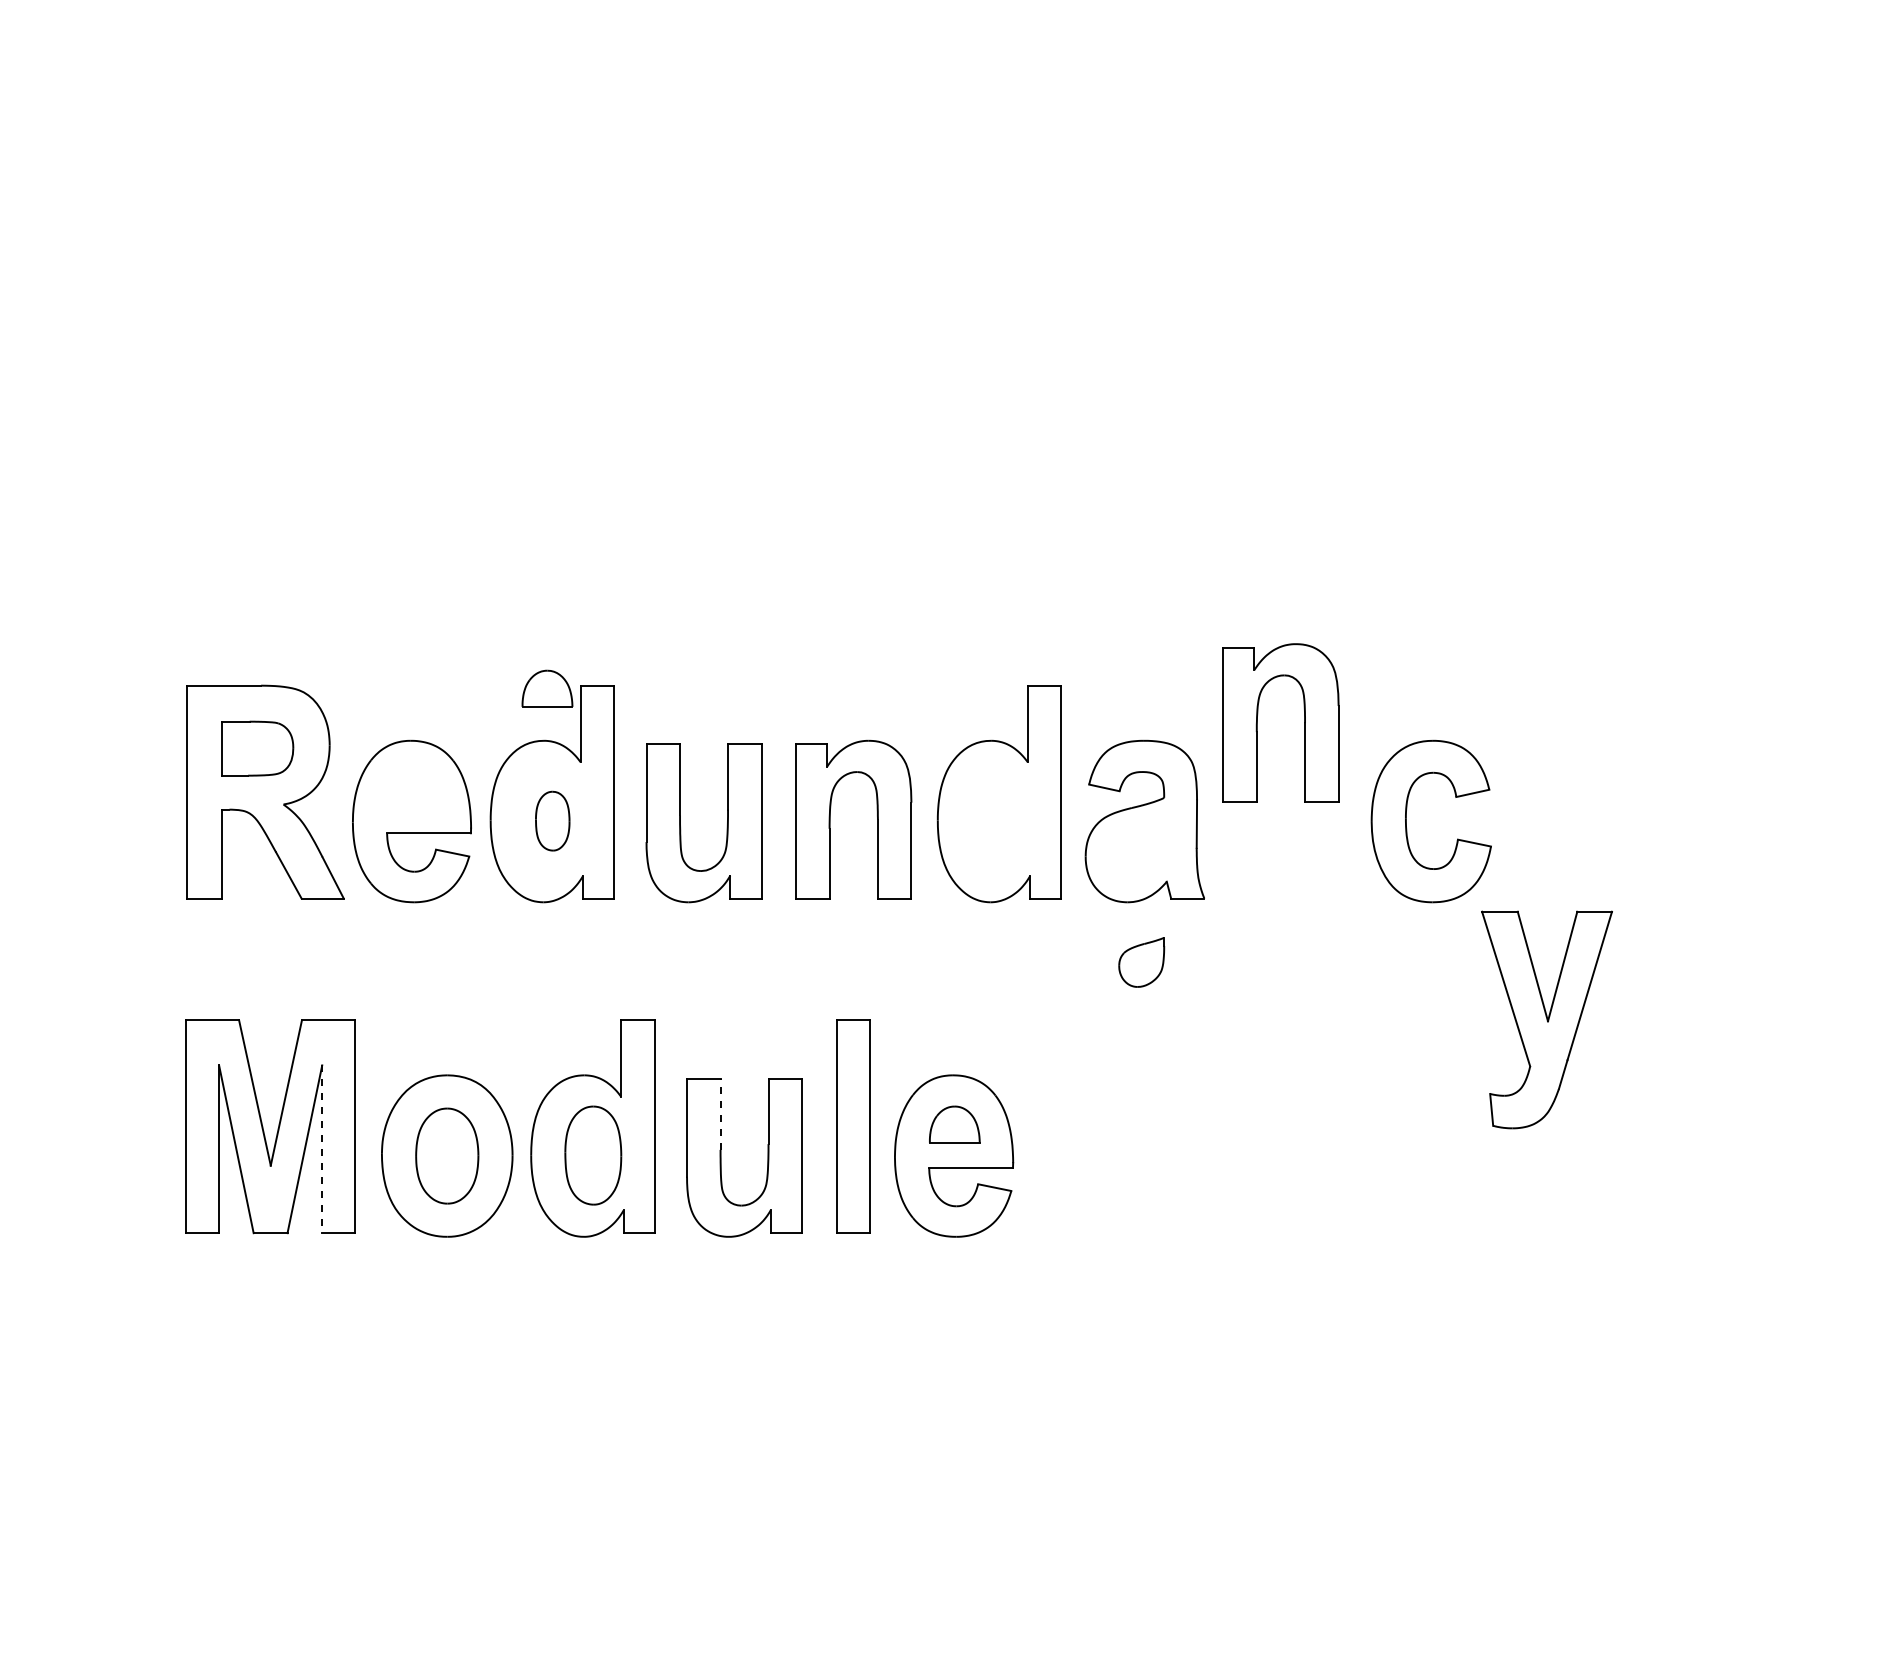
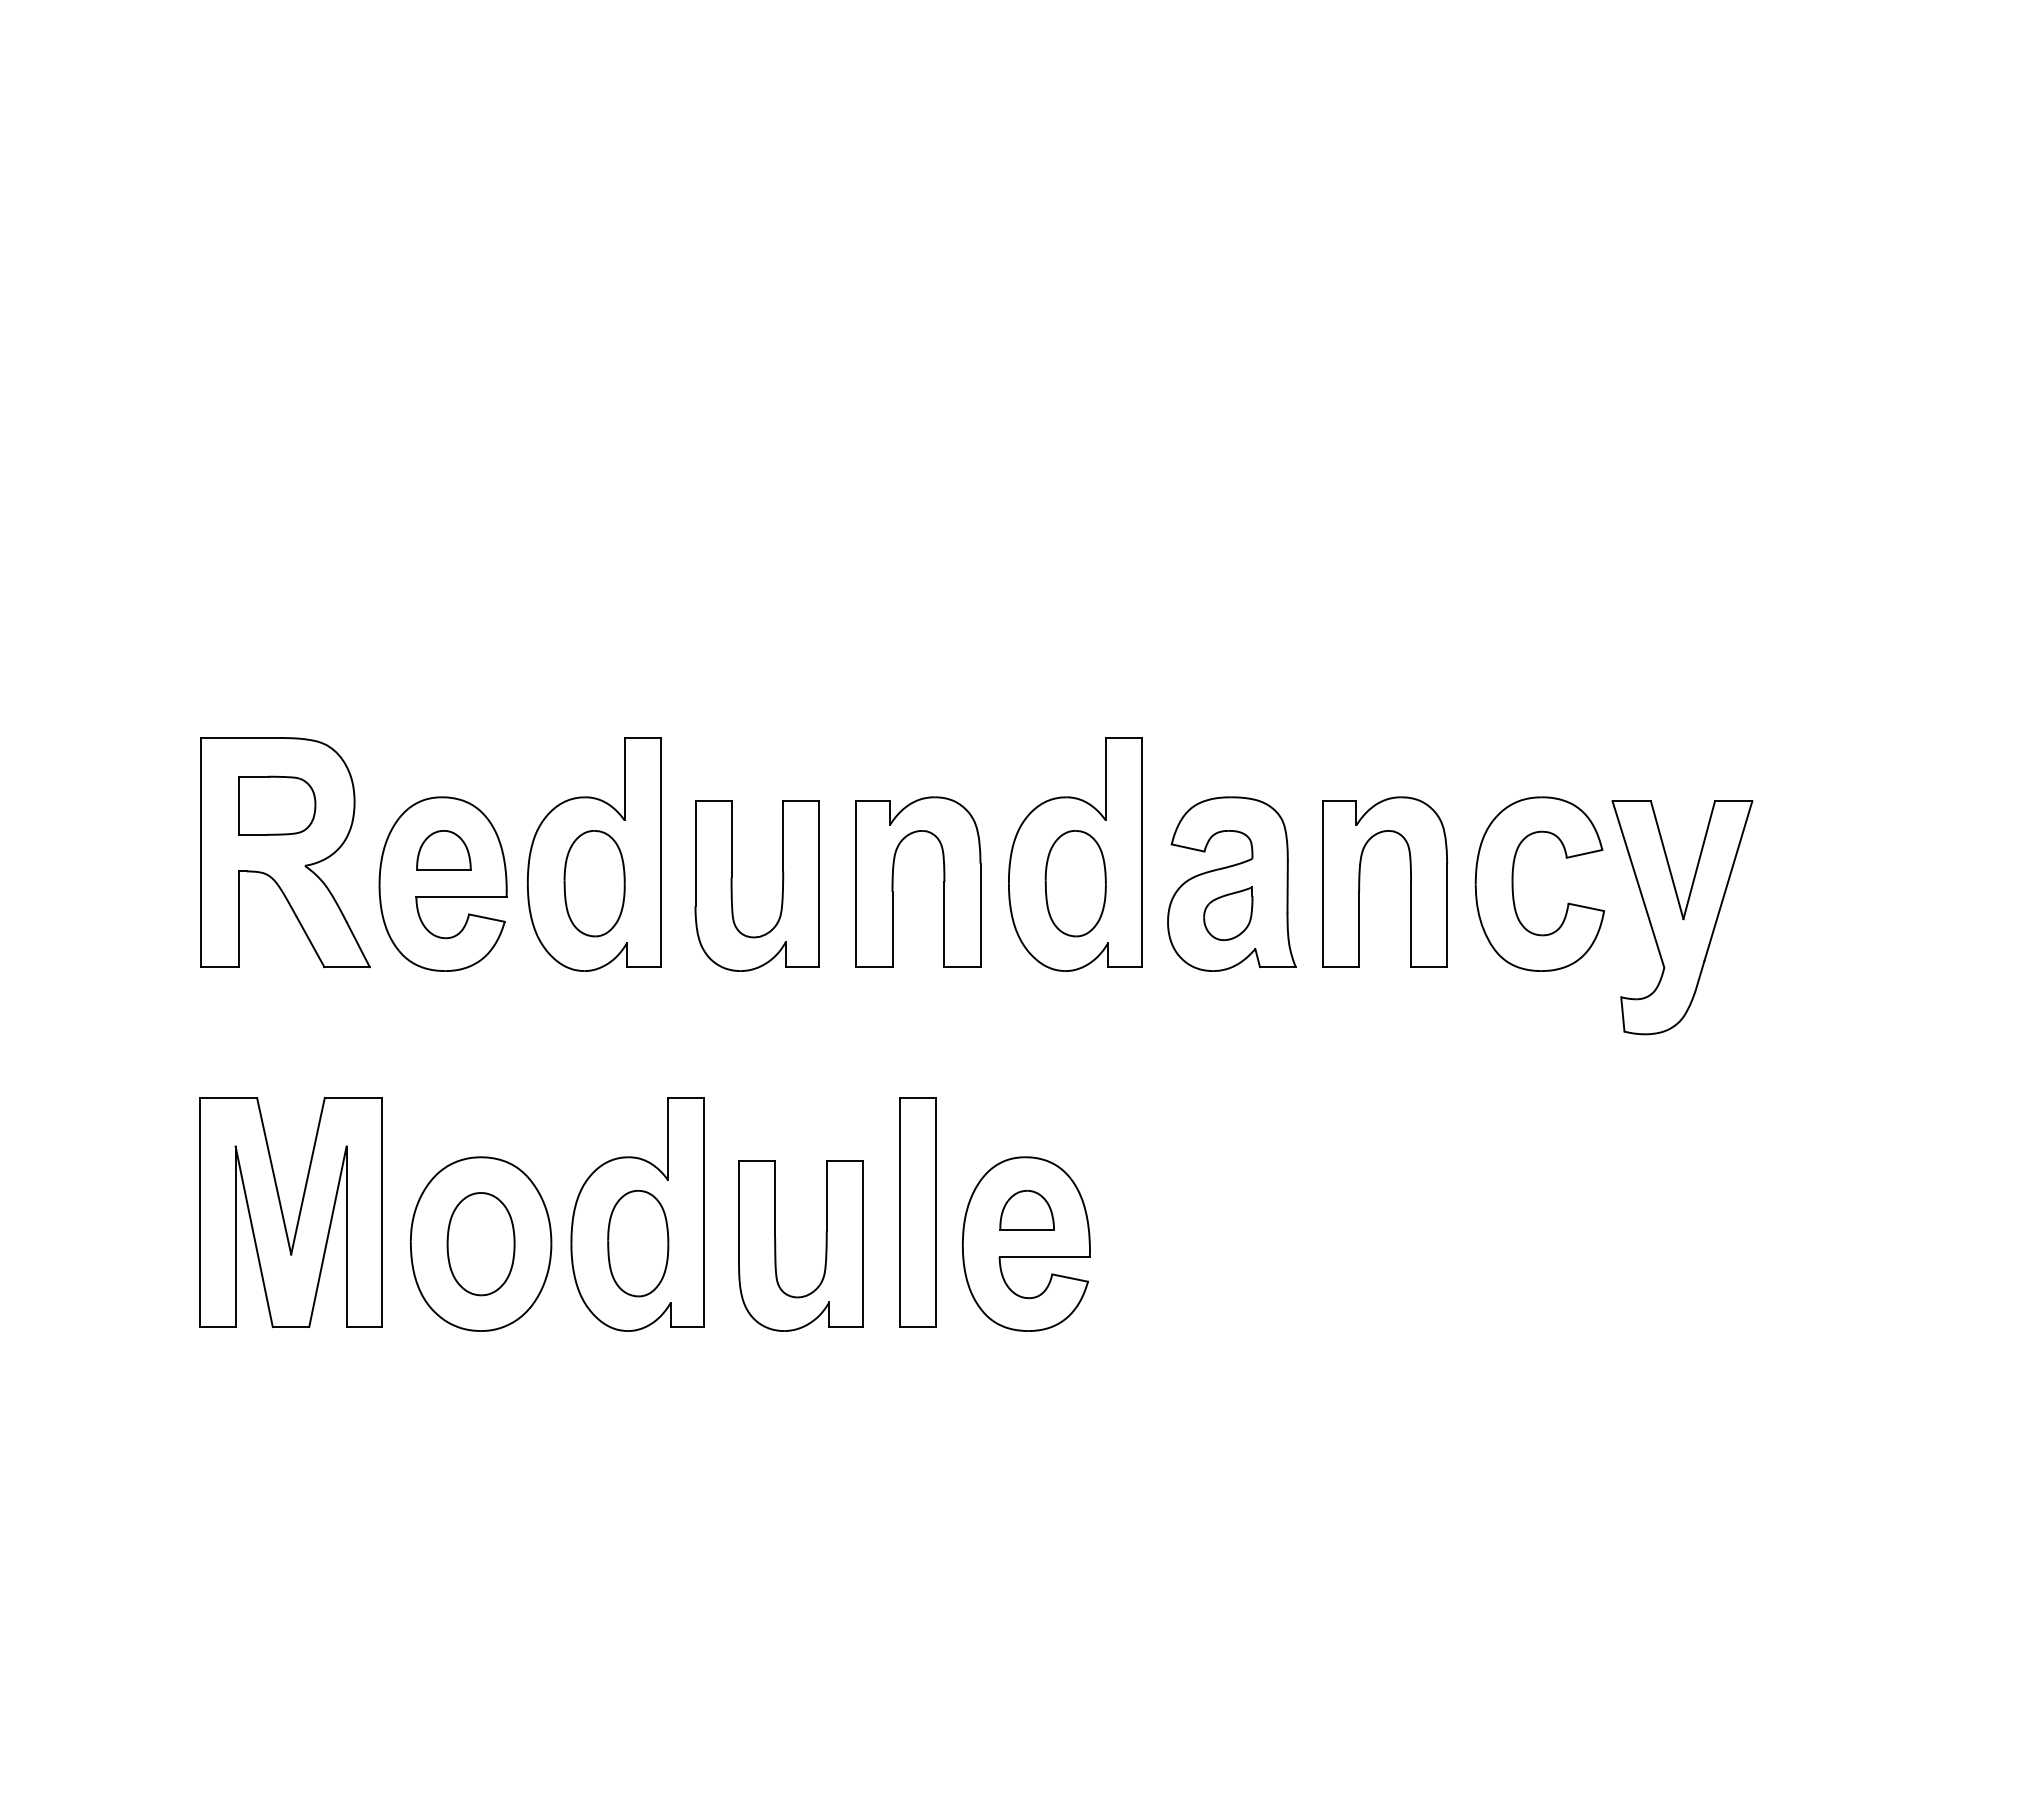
part: (547, 688) -> (443, 850), moved
part: (1258, 722) -> (1360, 881), moved
part: (552, 820) -> (594, 883), size x1.67
part: (999, 820) -> (1075, 883), added
part: (1141, 962) -> (1228, 913), moved
part: (1547, 1019) -> (1682, 917), moved
line: (720, 1113) -> (775, 1198), dashed -> solid
line: (322, 1149) -> (346, 1237), dashed -> solid

